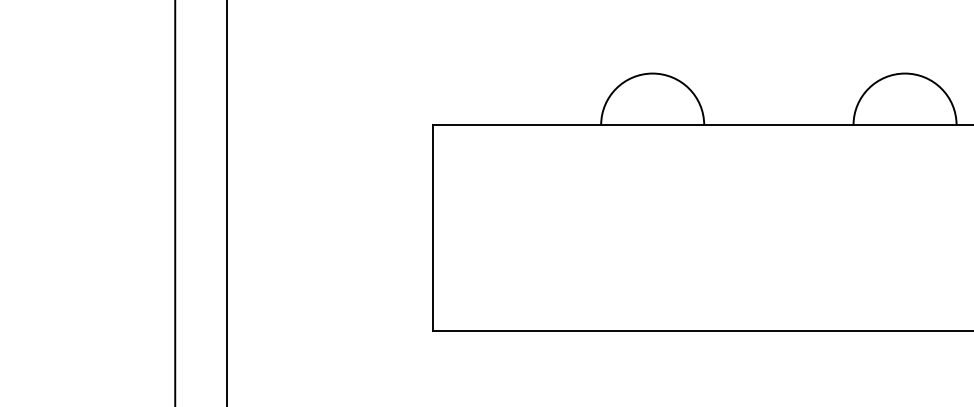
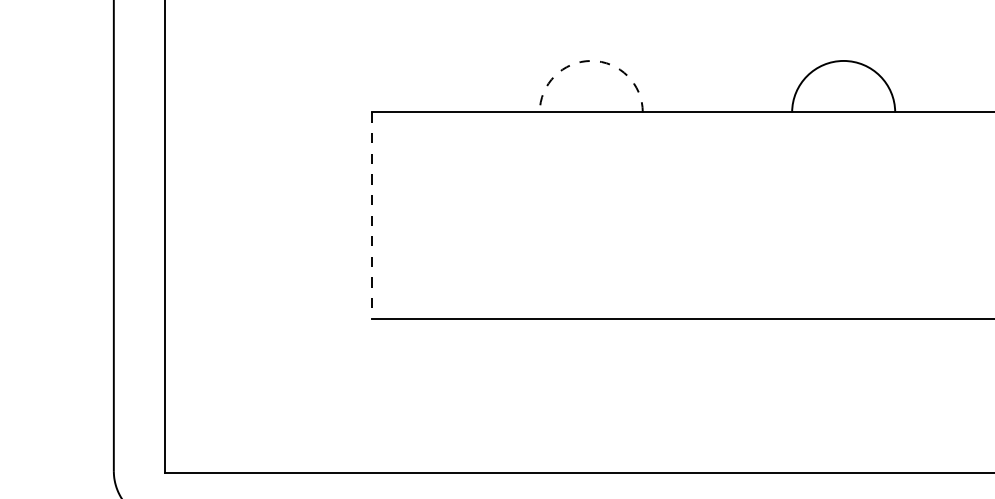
arc: (652, 73) -> (591, 60), solid -> dashed
line: (432, 229) -> (371, 216), solid -> dashed

